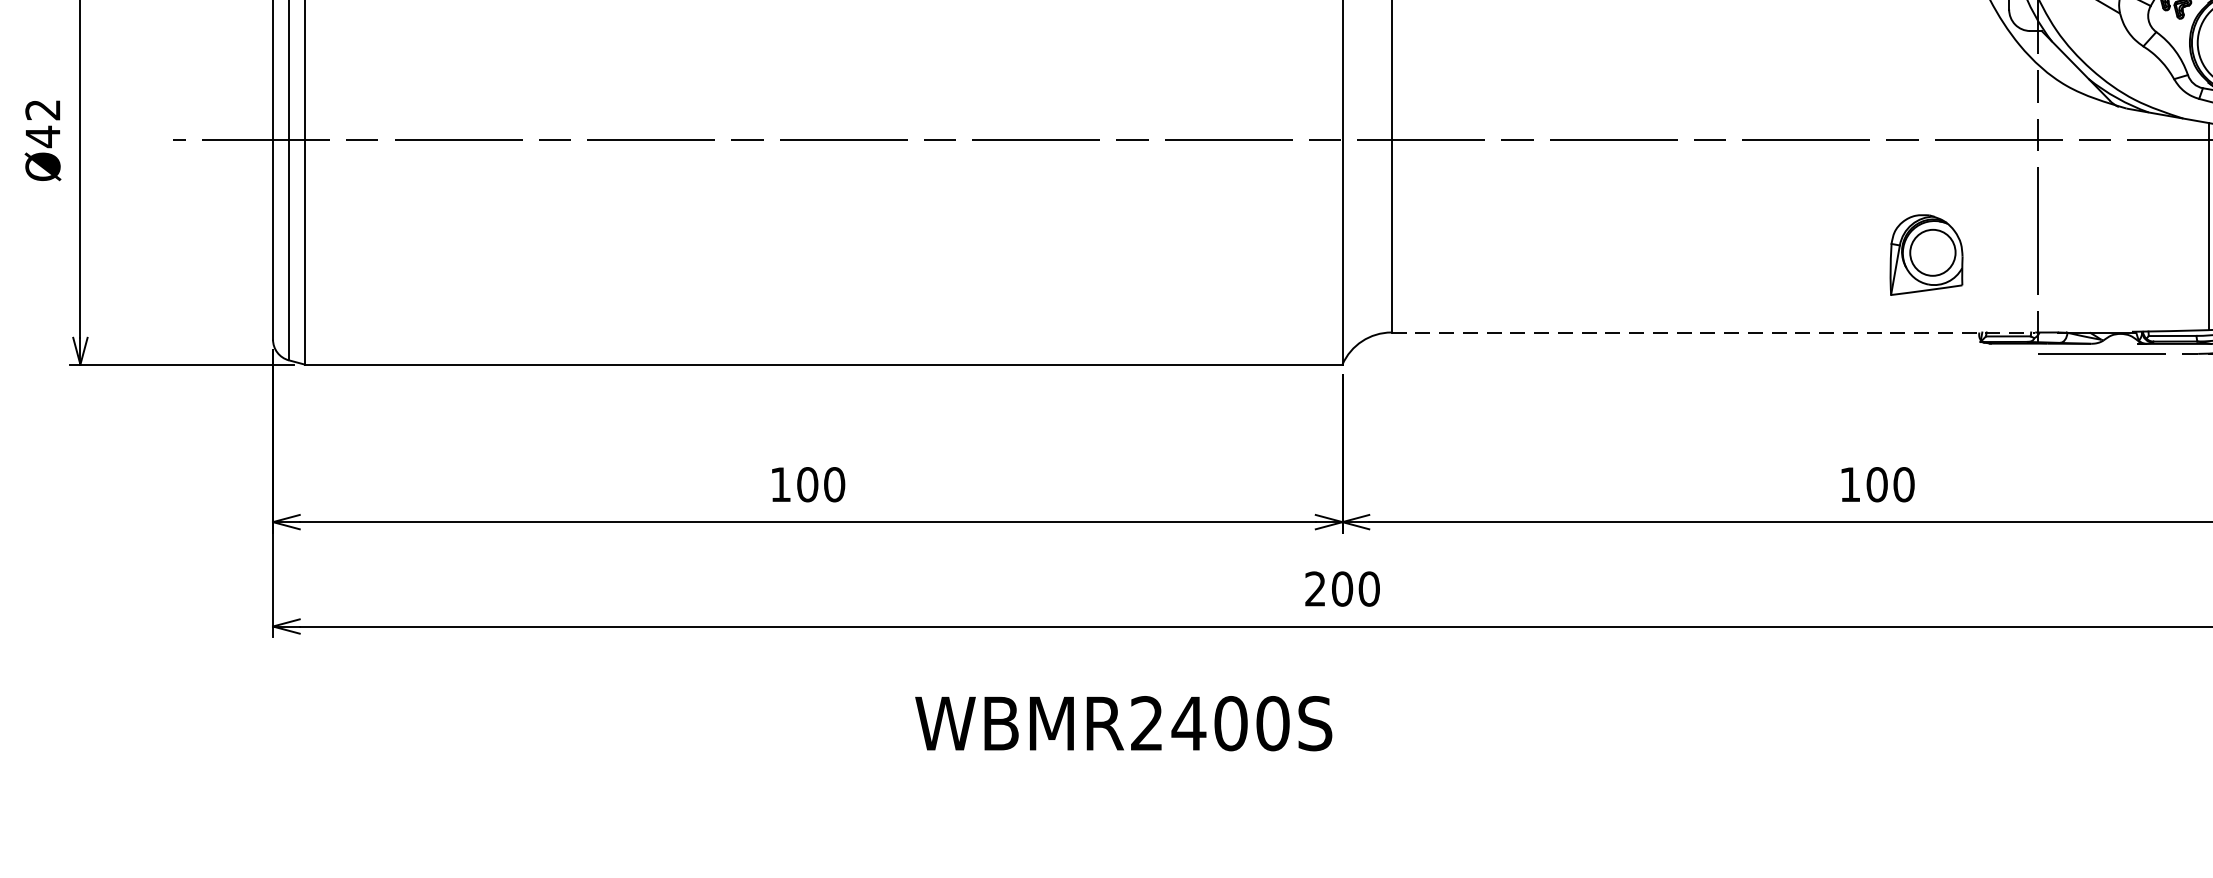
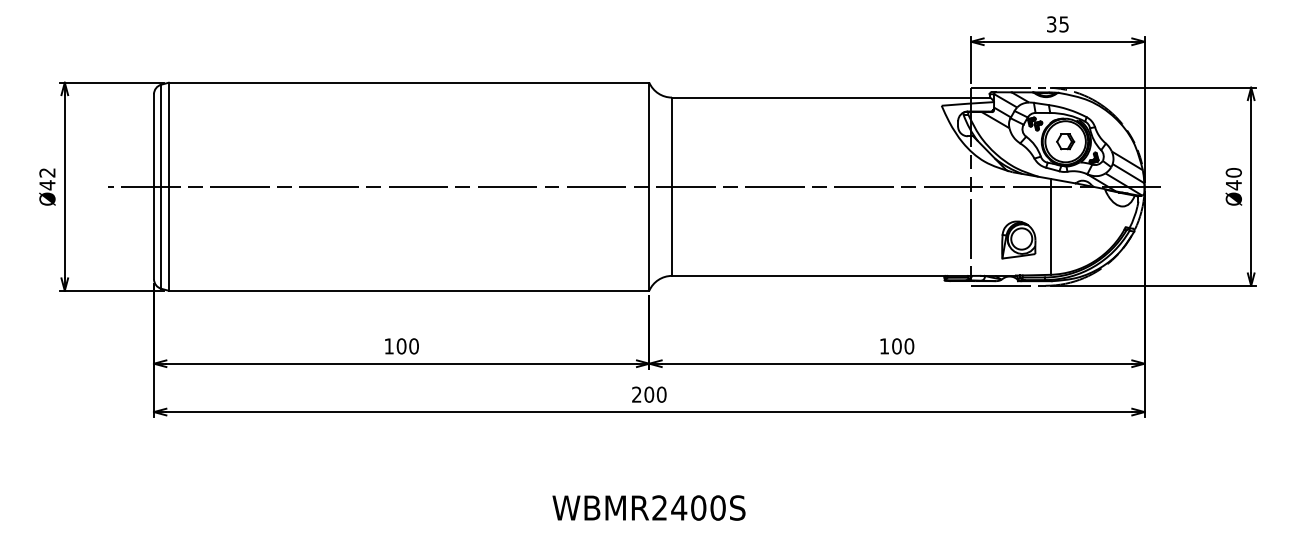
part: (1925, 253) -> (1018, 239), moved
line: (1714, 331) -> (821, 275), dashed -> solid
text: (1122, 722) -> (648, 507), moved

